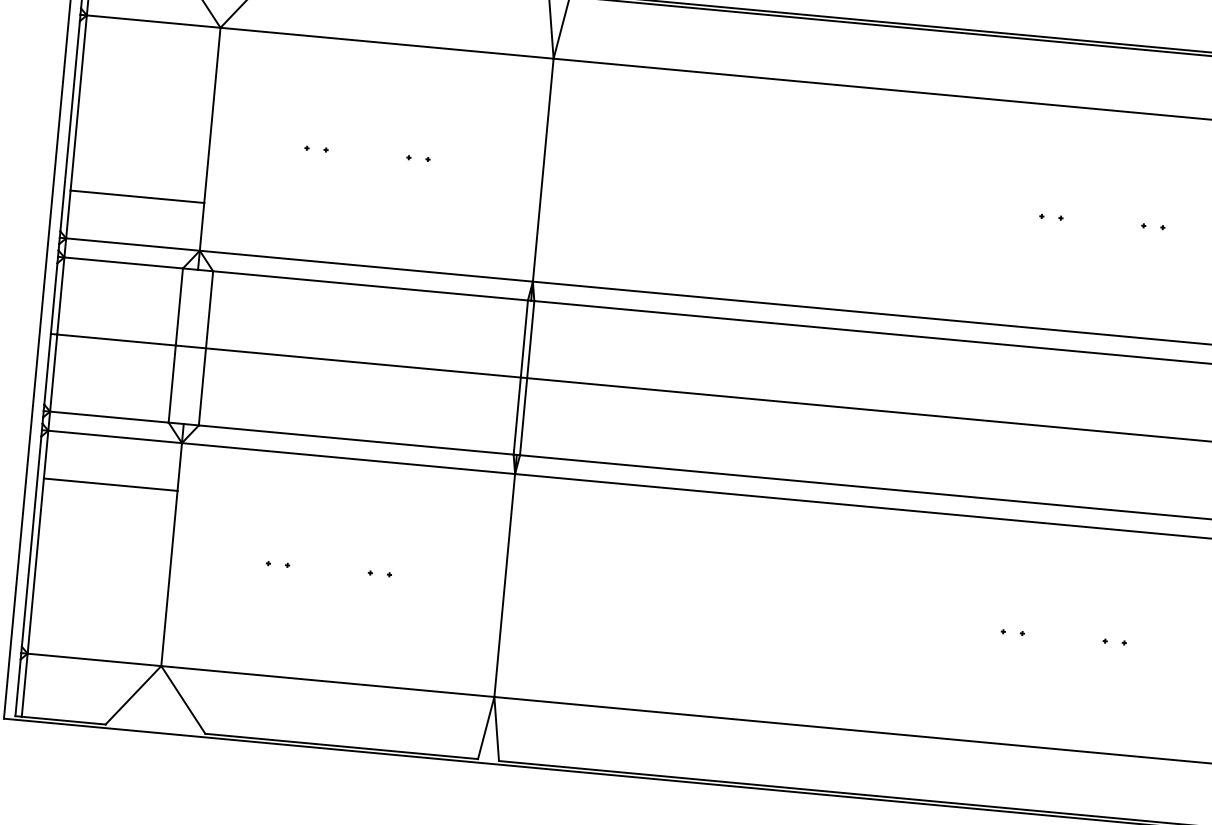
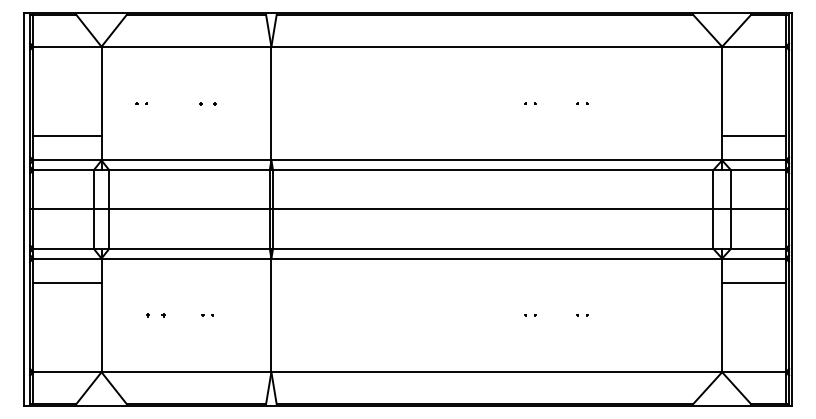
part: (315, 148) -> (141, 103), moved
part: (417, 158) -> (207, 103), size x1.4
part: (277, 564) -> (155, 315), size x1.6

